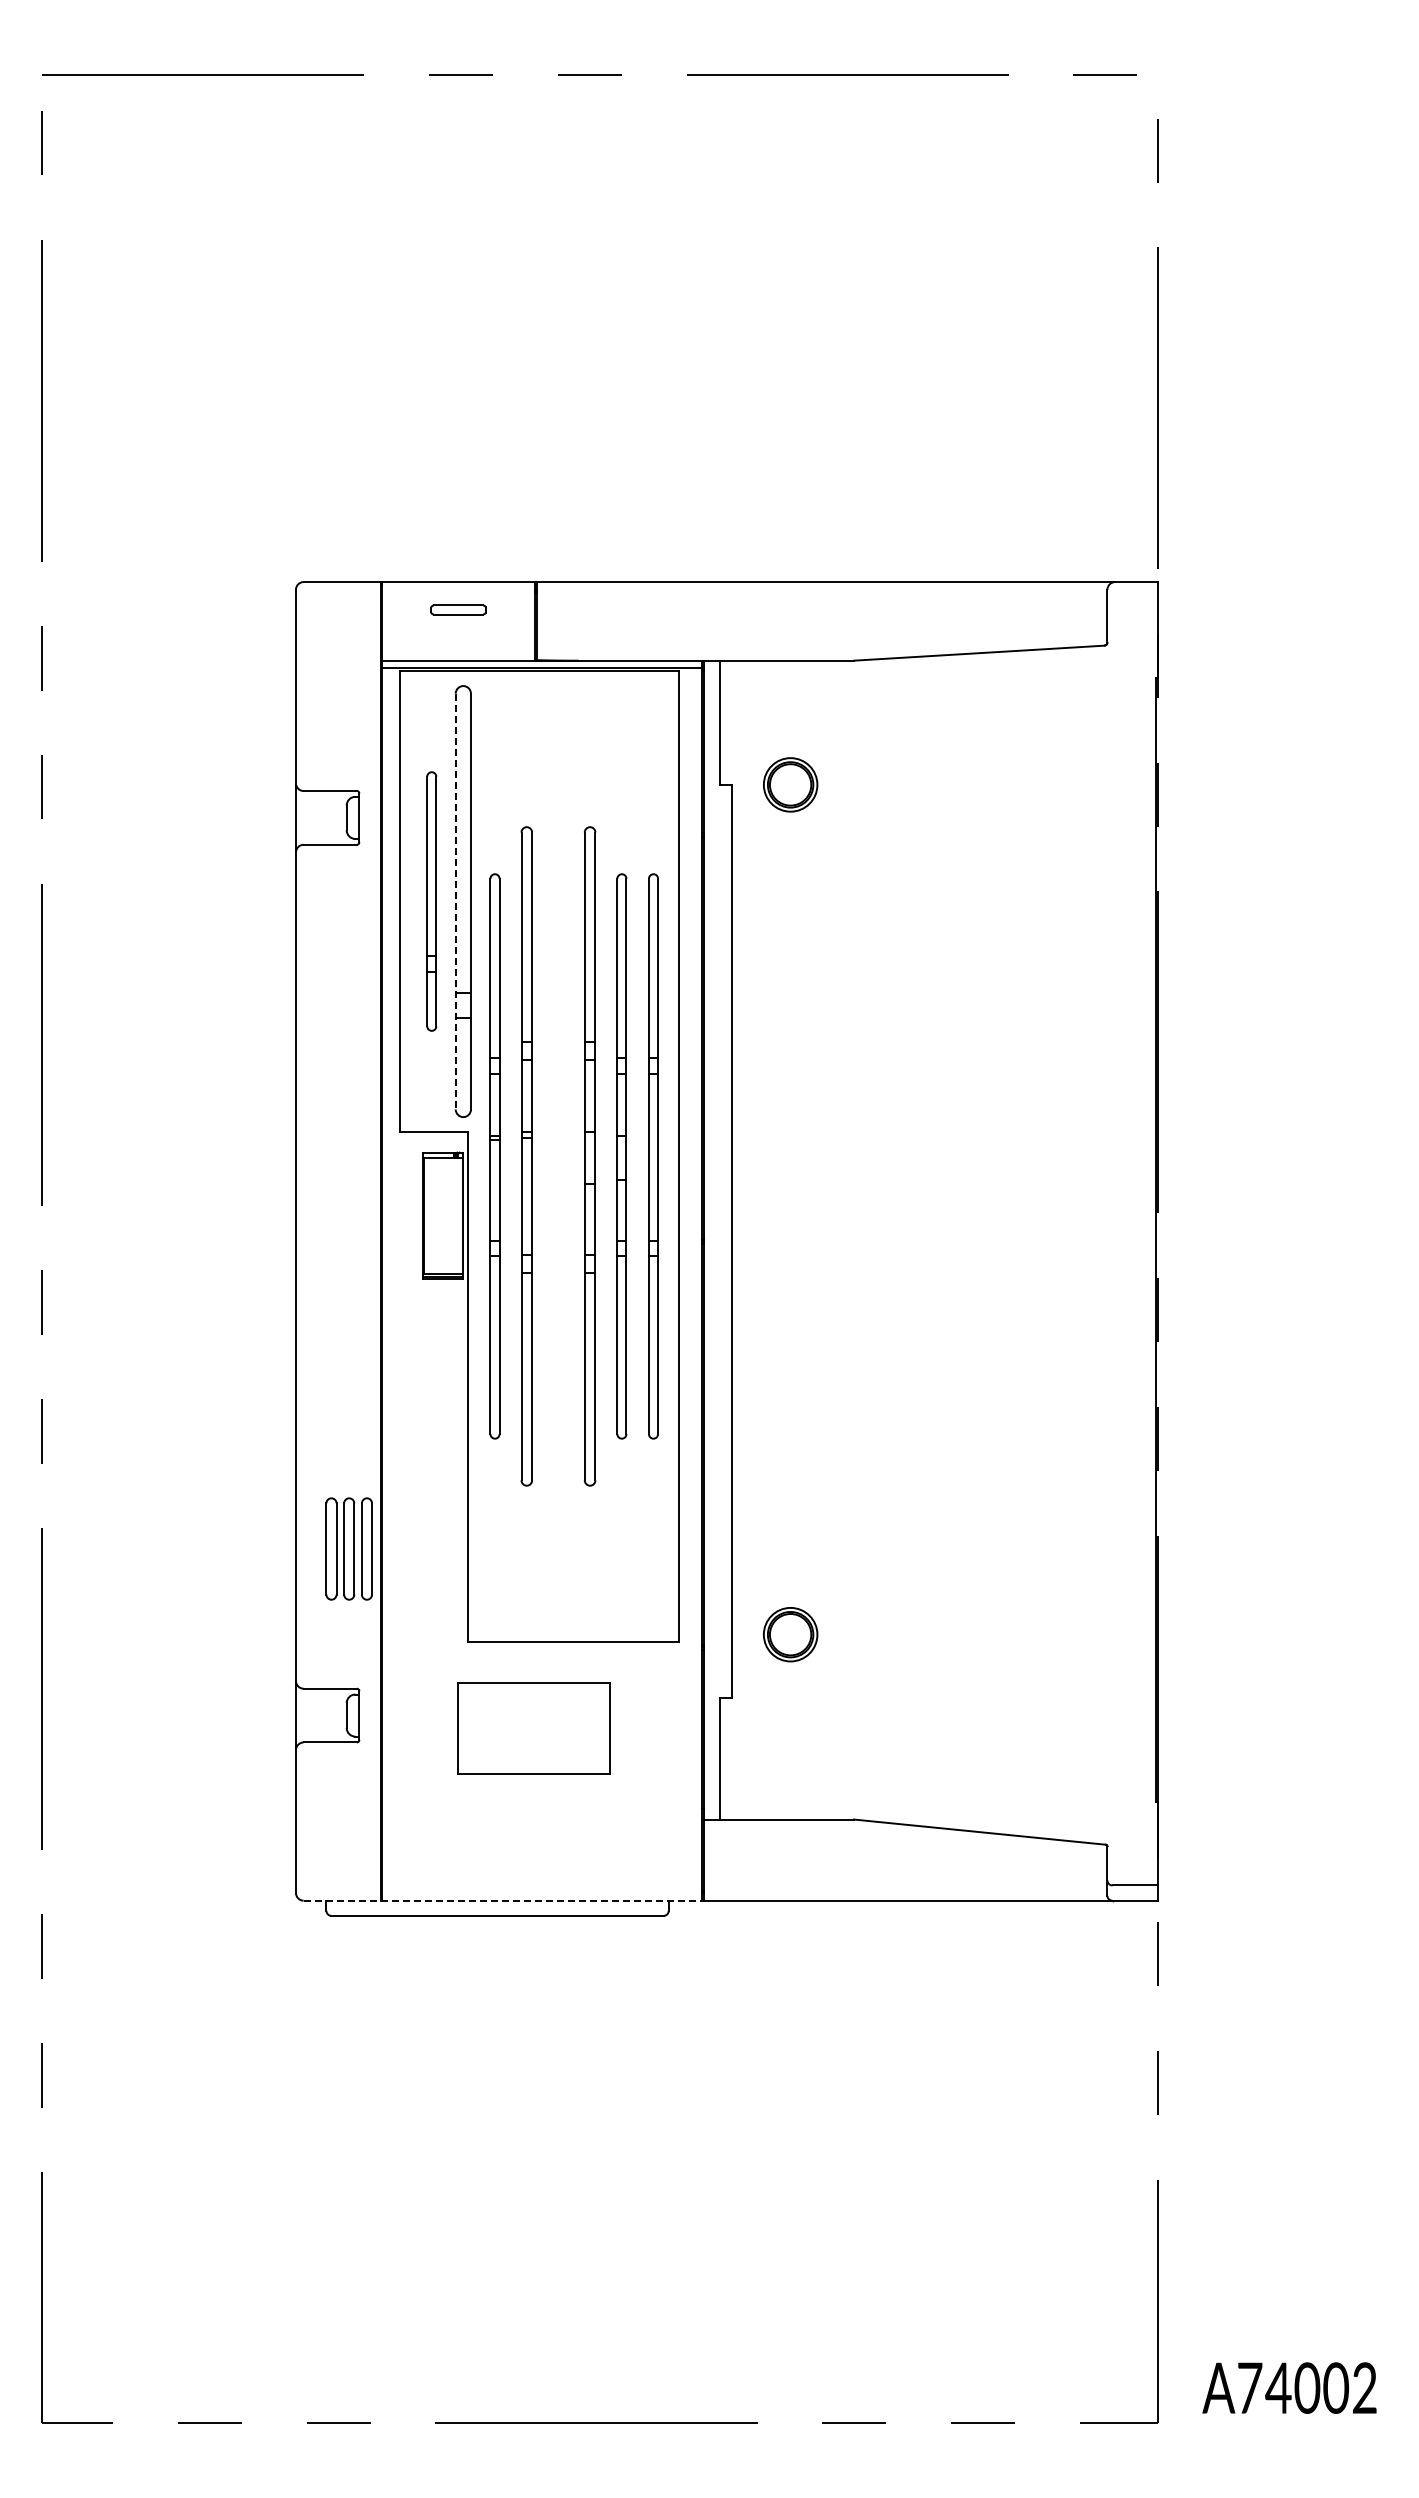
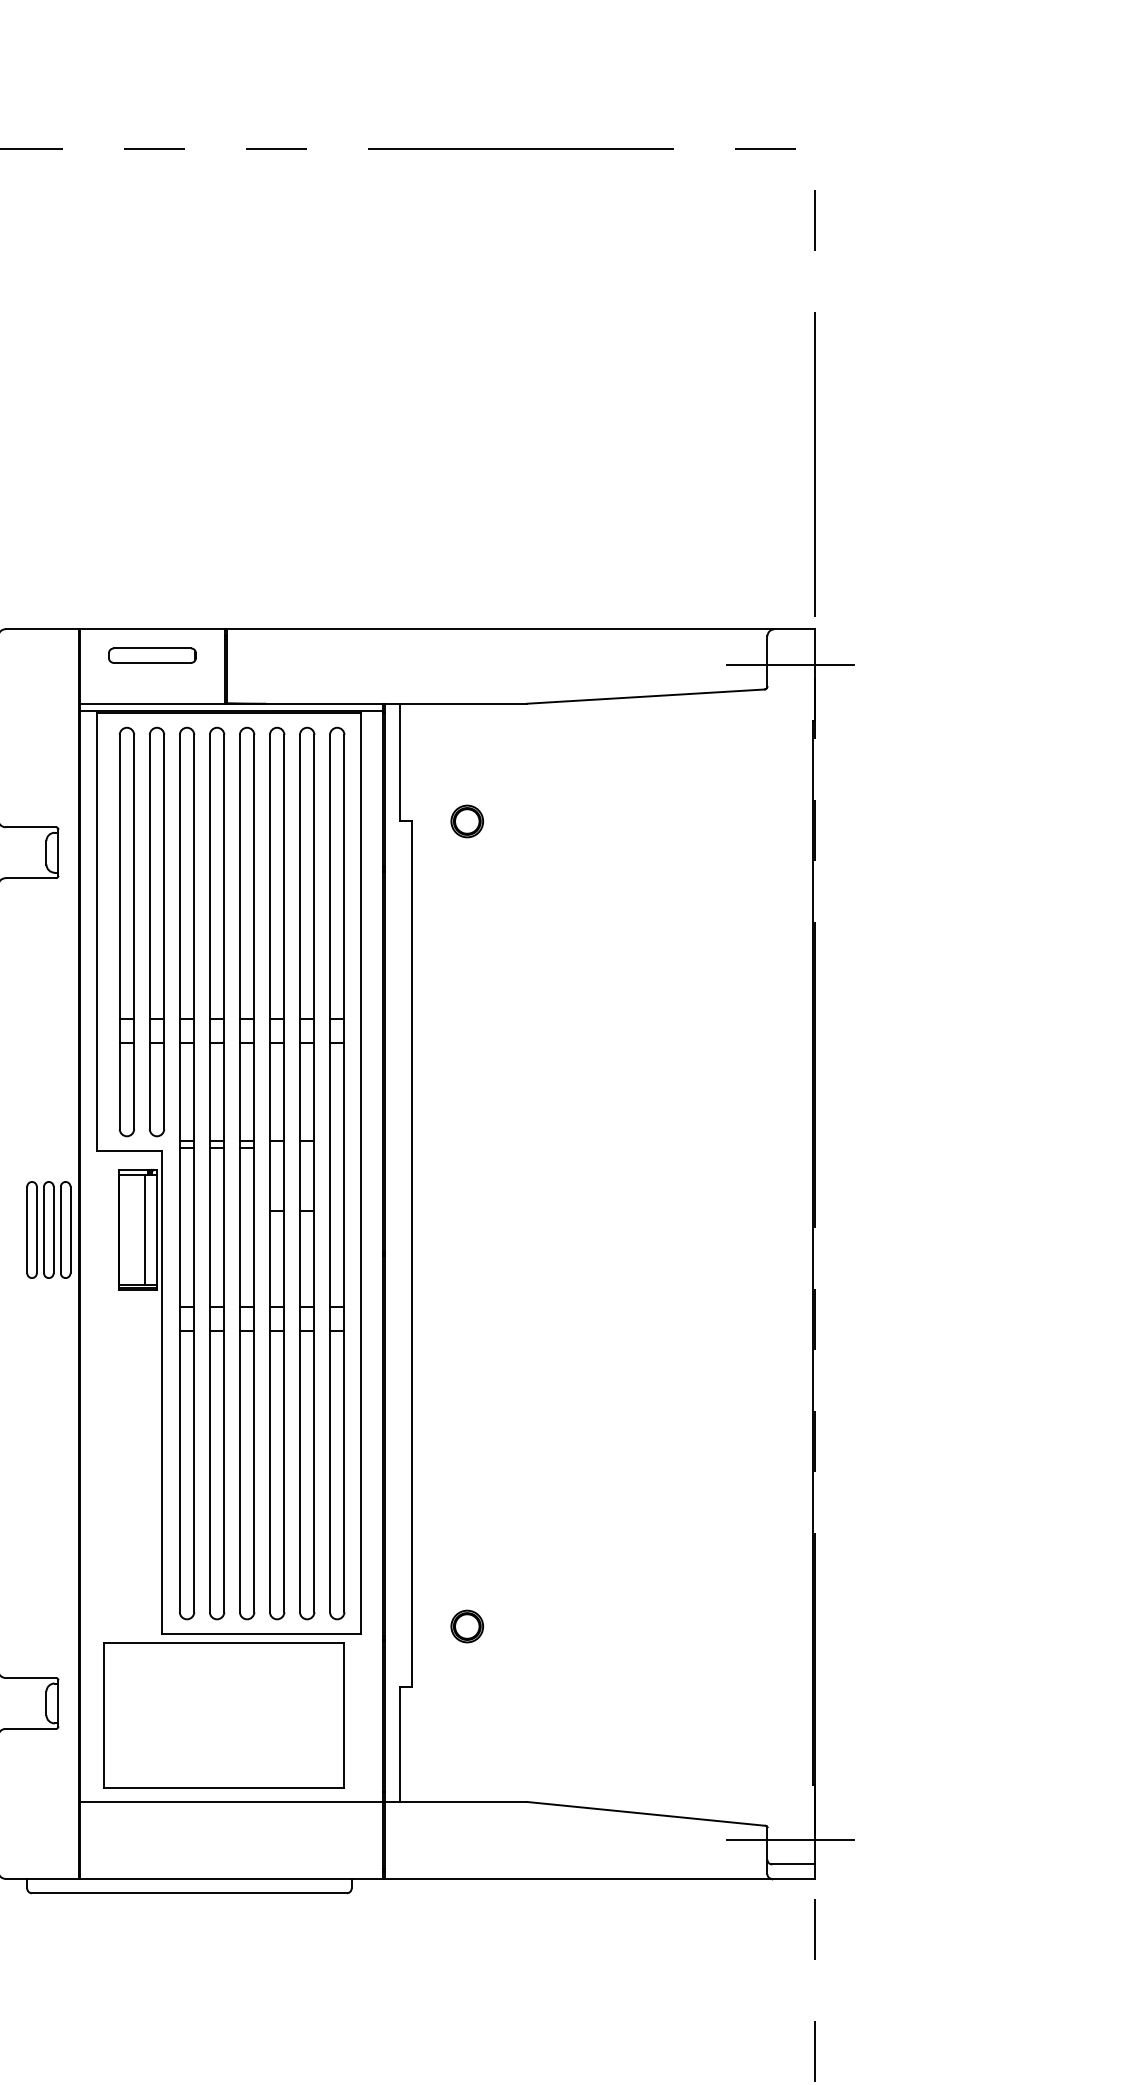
part: (458, 609) -> (152, 655), size x1.67
line: (1131, 620) -> (790, 665), added
part: (790, 784) -> (467, 821), size x0.62
part: (431, 901) -> (126, 931), size x1.67
line: (455, 901) -> (149, 931), dashed -> solid
part: (494, 1156) -> (186, 1173), size x1.67
part: (526, 1156) -> (216, 1173), size x1.43
part: (558, 1156) -> (247, 1173), added
part: (589, 1156) -> (276, 1173), size x1.43
part: (621, 1156) -> (306, 1173), size x1.67
part: (653, 1156) -> (337, 1173), size x1.67
line: (451, 1215) -> (145, 1229), added
part: (348, 1548) -> (48, 1229), moved
part: (790, 1633) -> (467, 1625), size x0.62
part: (534, 1727) -> (224, 1714), size x1.67
line: (541, 1819) -> (231, 1801), added
line: (1131, 1860) -> (790, 1840), added
line: (503, 1900) -> (195, 1878), dashed -> solid

